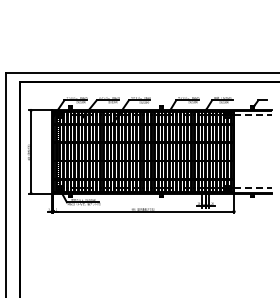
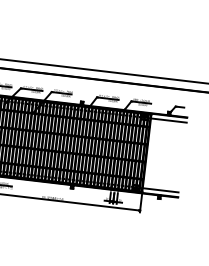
line: (253, 115) -> (169, 120), dashed -> solid
line: (253, 188) -> (161, 190), dashed -> solid

